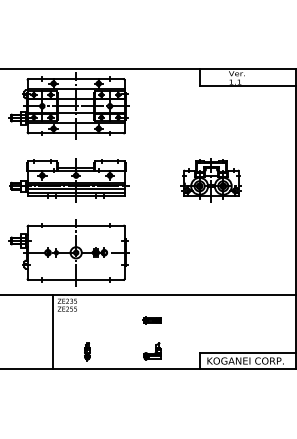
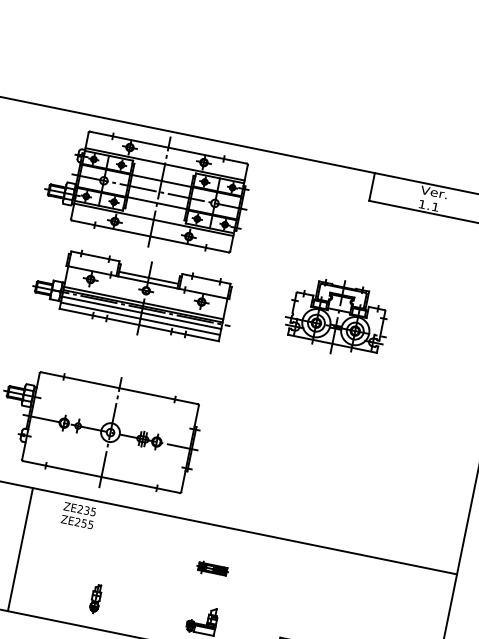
part: (69, 180) -> (133, 296), moved
part: (210, 180) -> (336, 317), moved
line: (53, 331) -> (20, 548), moved

